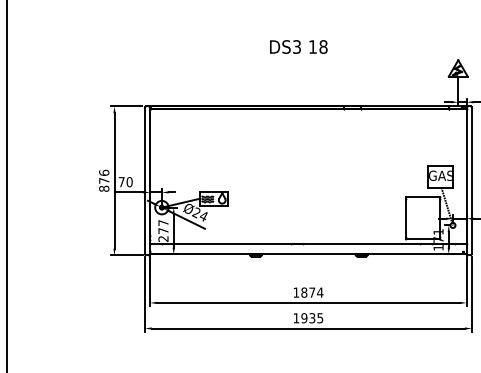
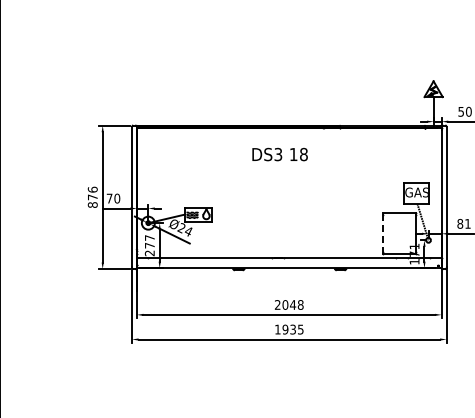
text: (298, 46) -> (279, 154), moved
line: (406, 218) -> (383, 233), solid -> dashed
text: (307, 292) -> (288, 304), 1874 -> 2048

